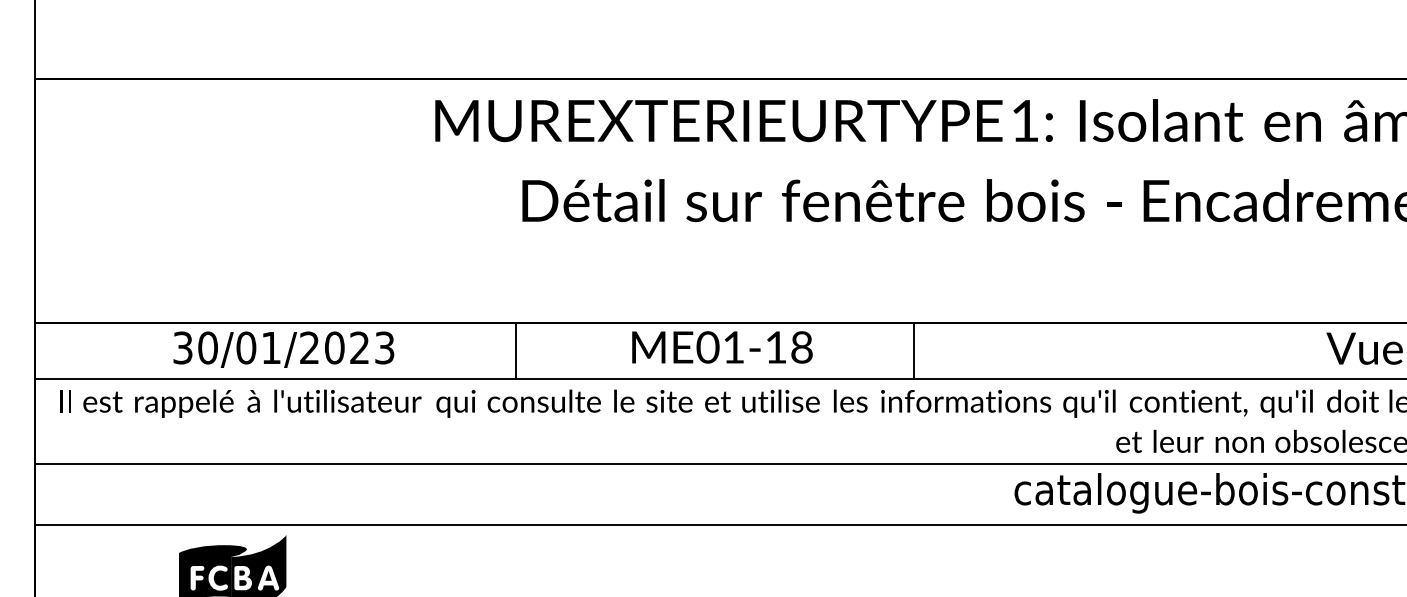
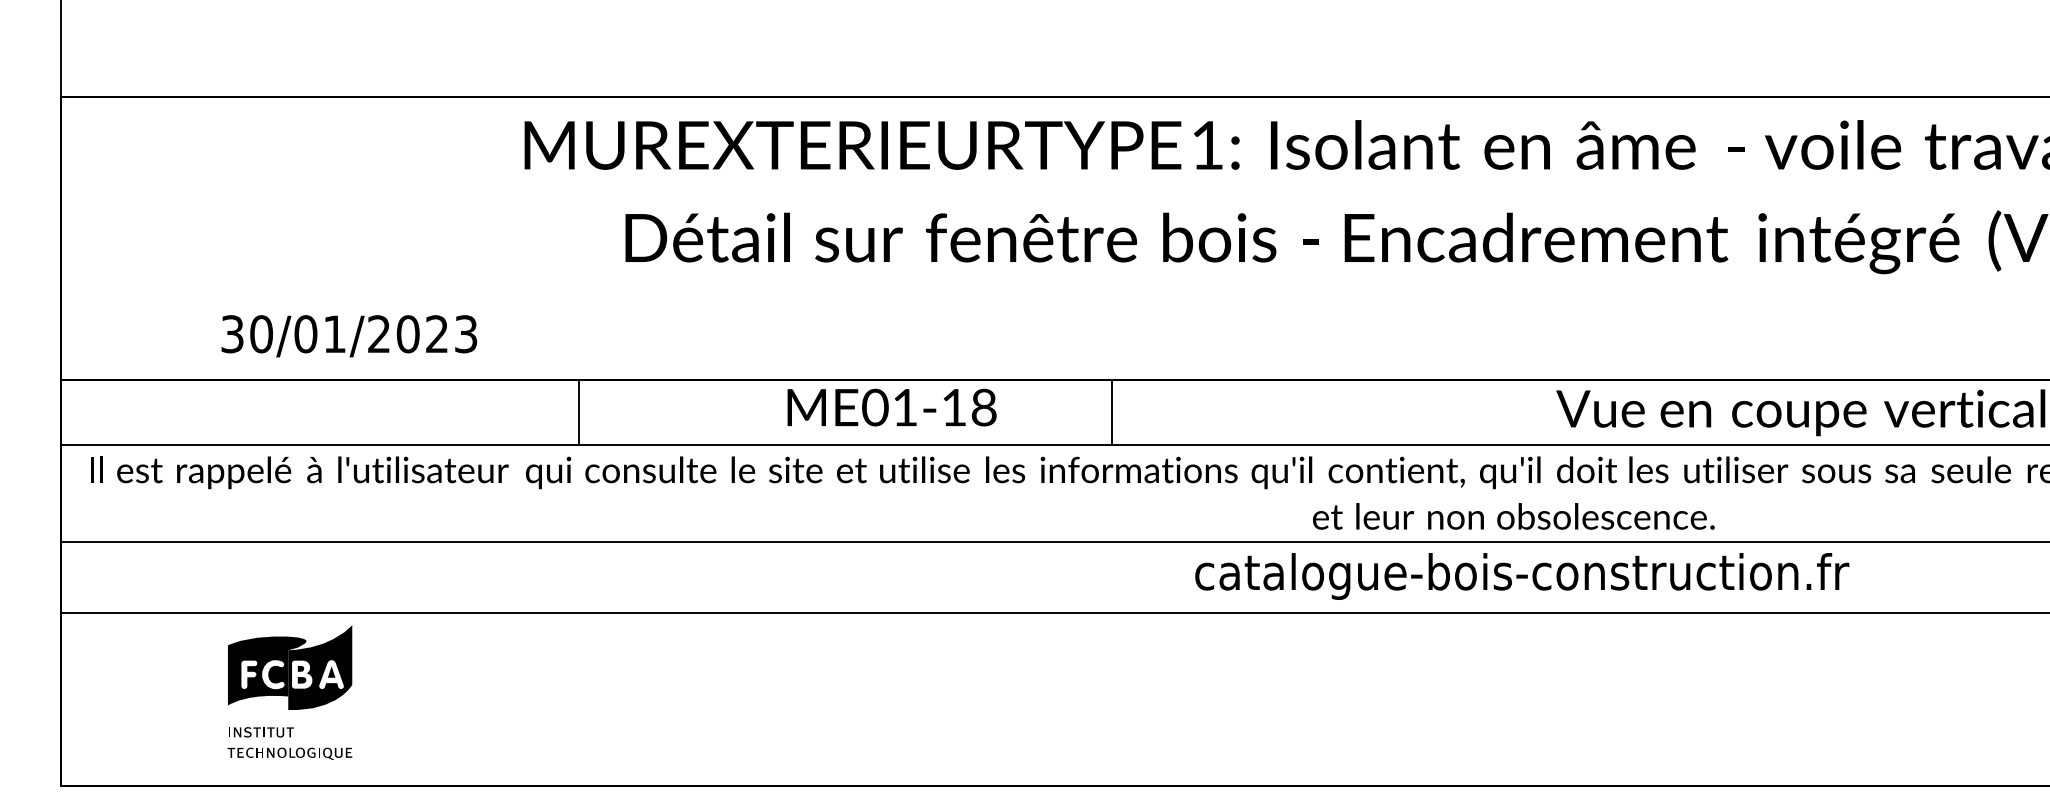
text: (721, 347) -> (891, 407), moved
text: (284, 349) -> (349, 336), moved
line: (515, 350) -> (579, 411), moved
line: (913, 350) -> (1111, 411), moved

